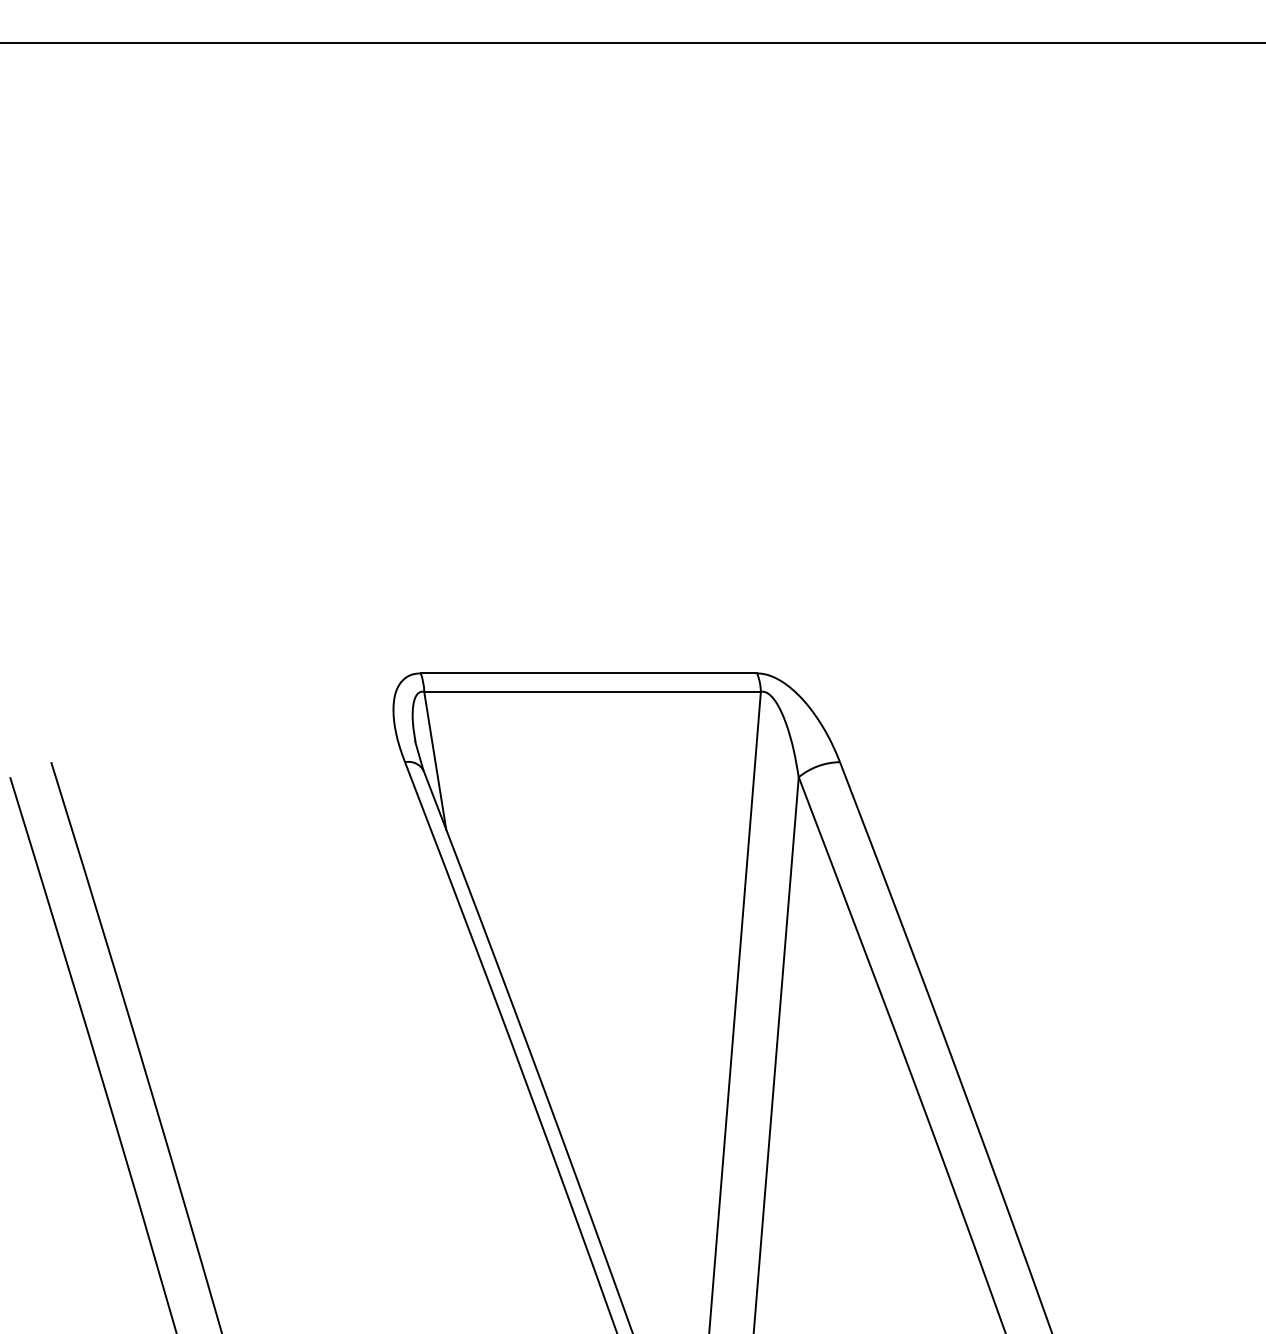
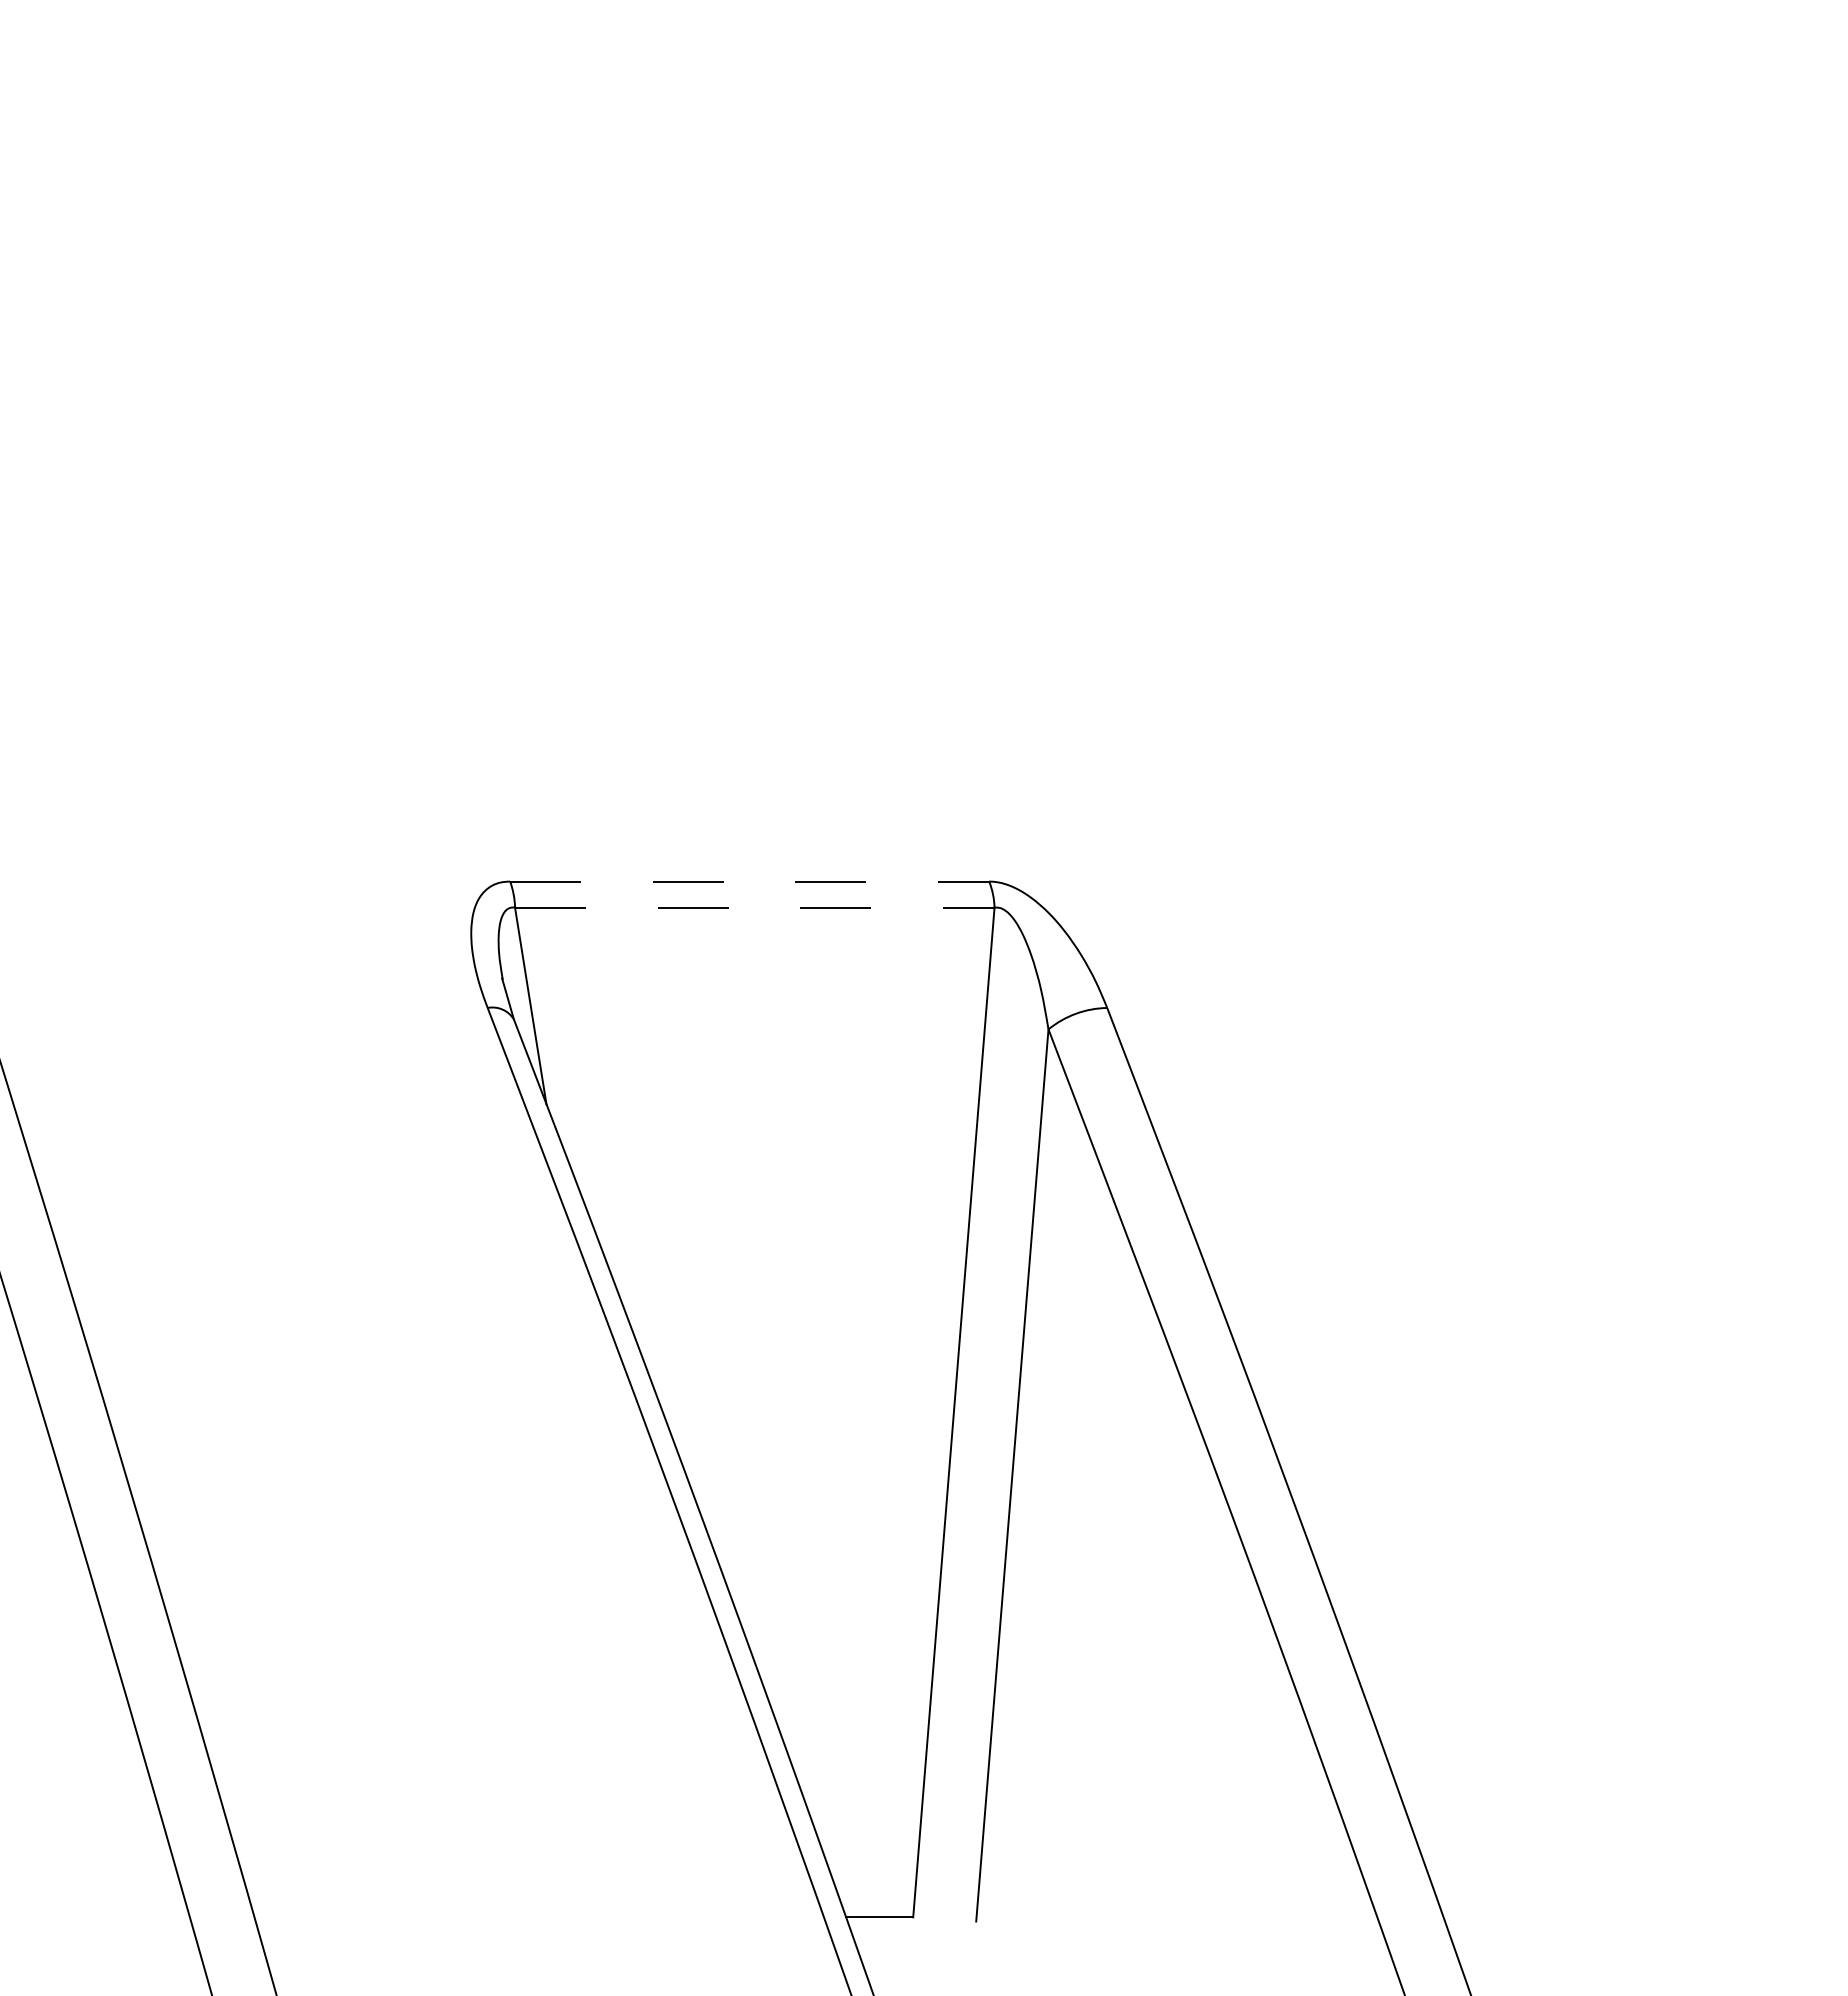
line: (588, 673) -> (749, 881), solid -> dashed
line: (592, 691) -> (754, 907), solid -> dashed

